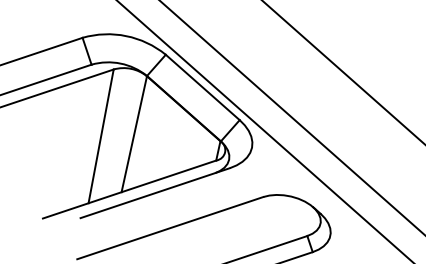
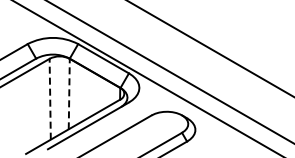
line: (134, 133) -> (69, 93), solid -> dashed
line: (101, 135) -> (50, 98), solid -> dashed

